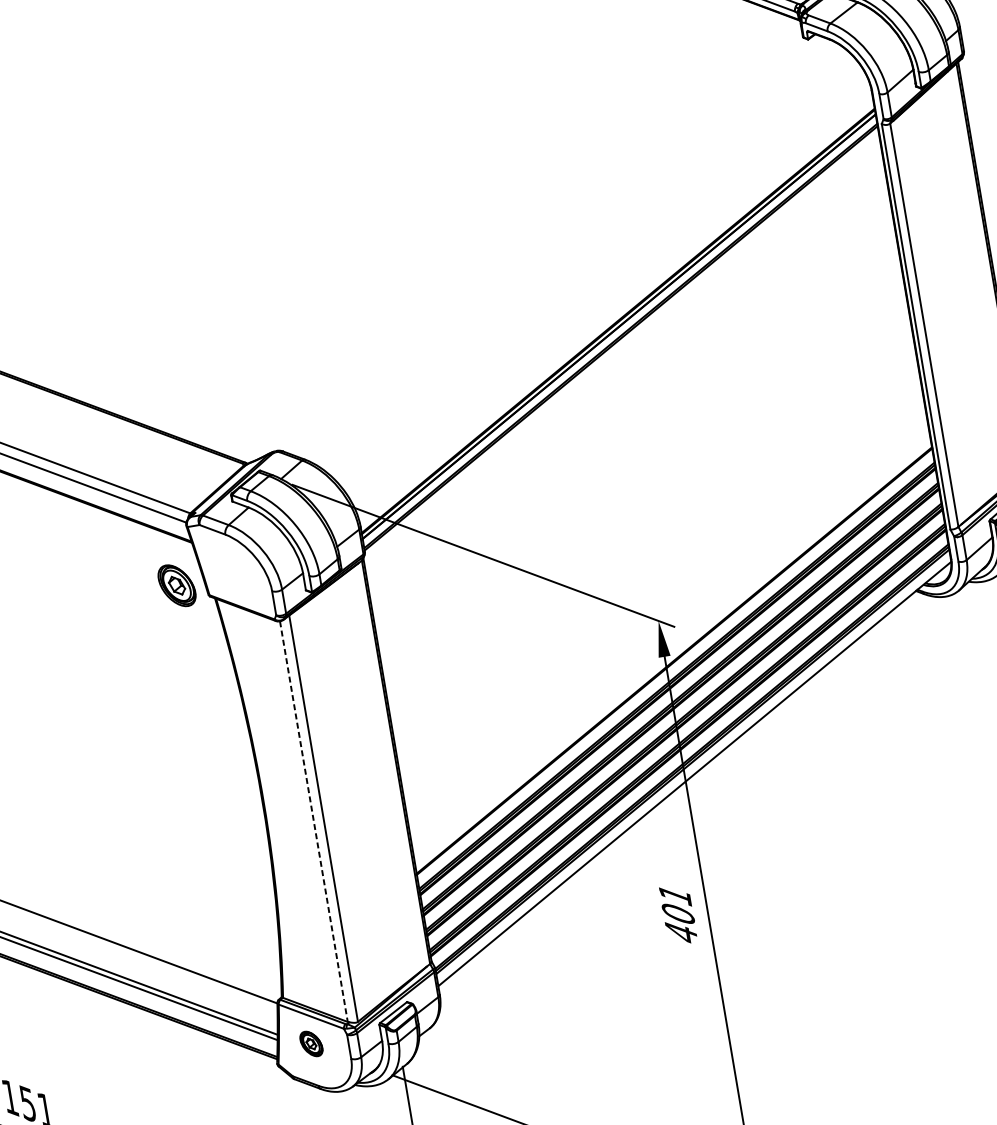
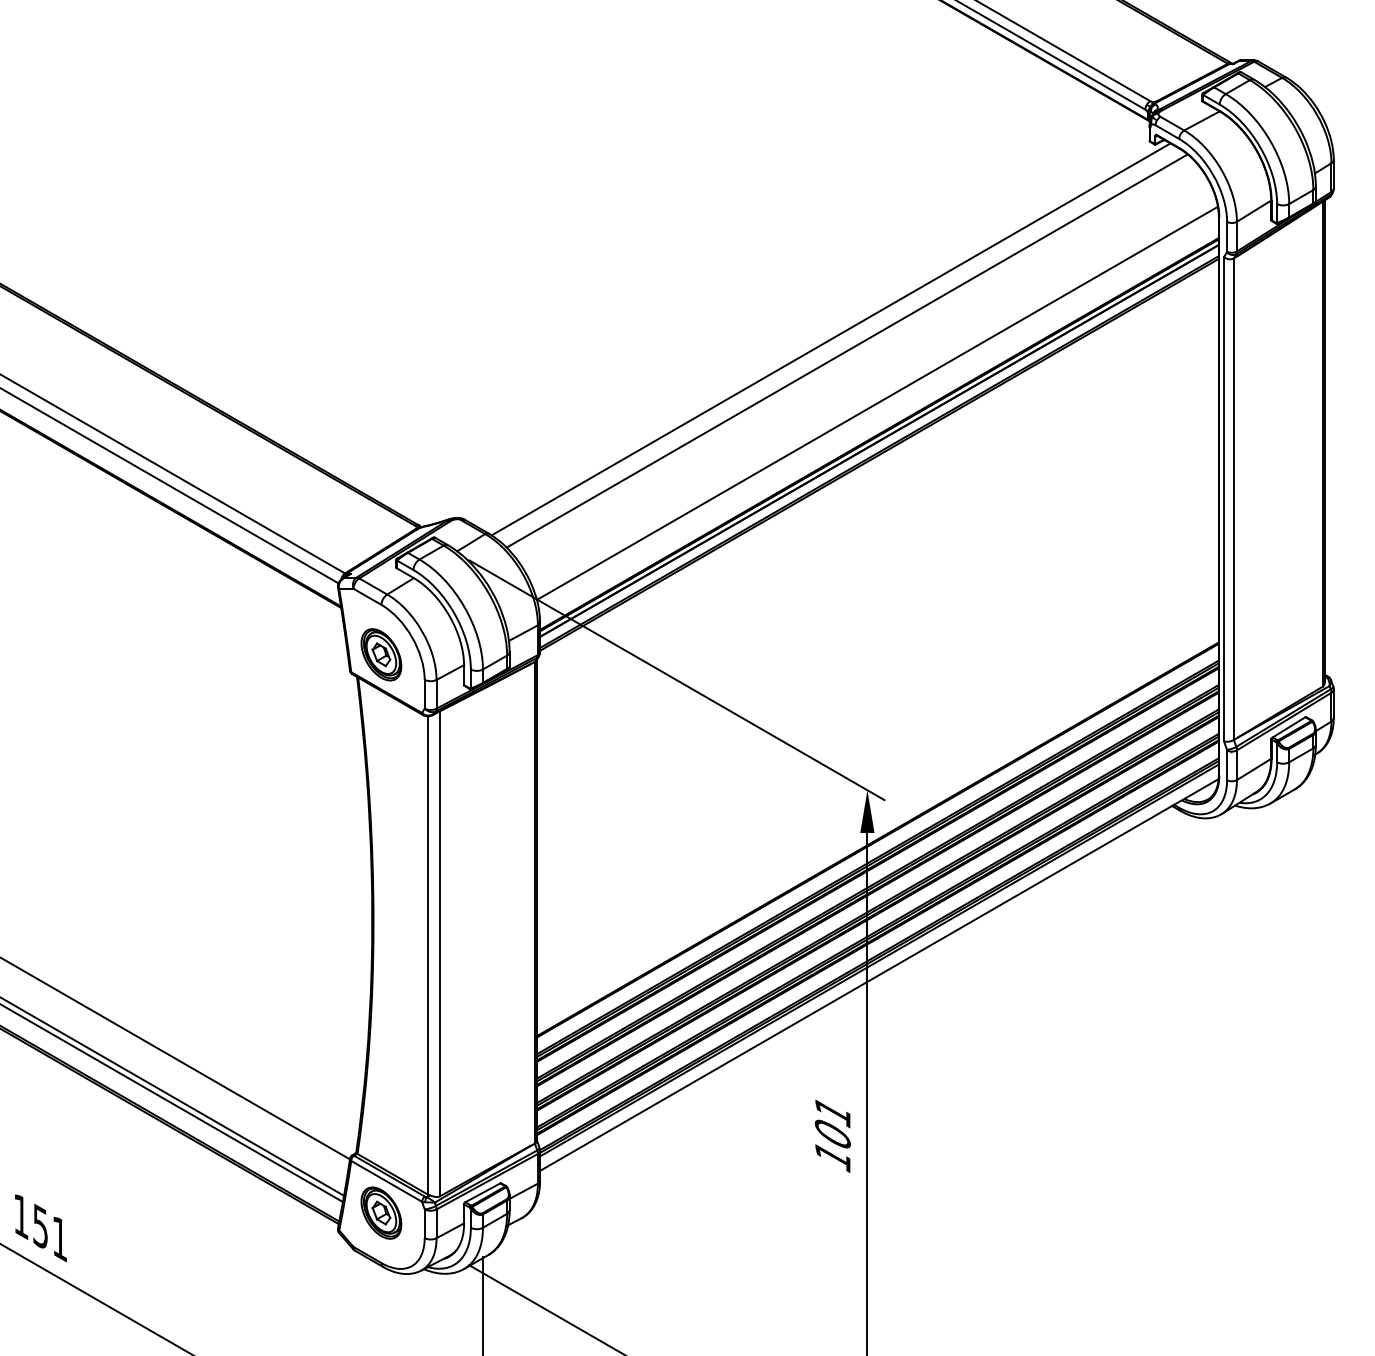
line: (563, 248) -> (830, 339), added
line: (578, 255) -> (846, 350), added
line: (611, 294) -> (876, 402), added
part: (177, 585) -> (381, 654), moved
line: (313, 822) -> (427, 956), dashed -> solid
text: (681, 932) -> (832, 1156), 401 -> 101
part: (311, 1043) -> (381, 1212), size x1.67

